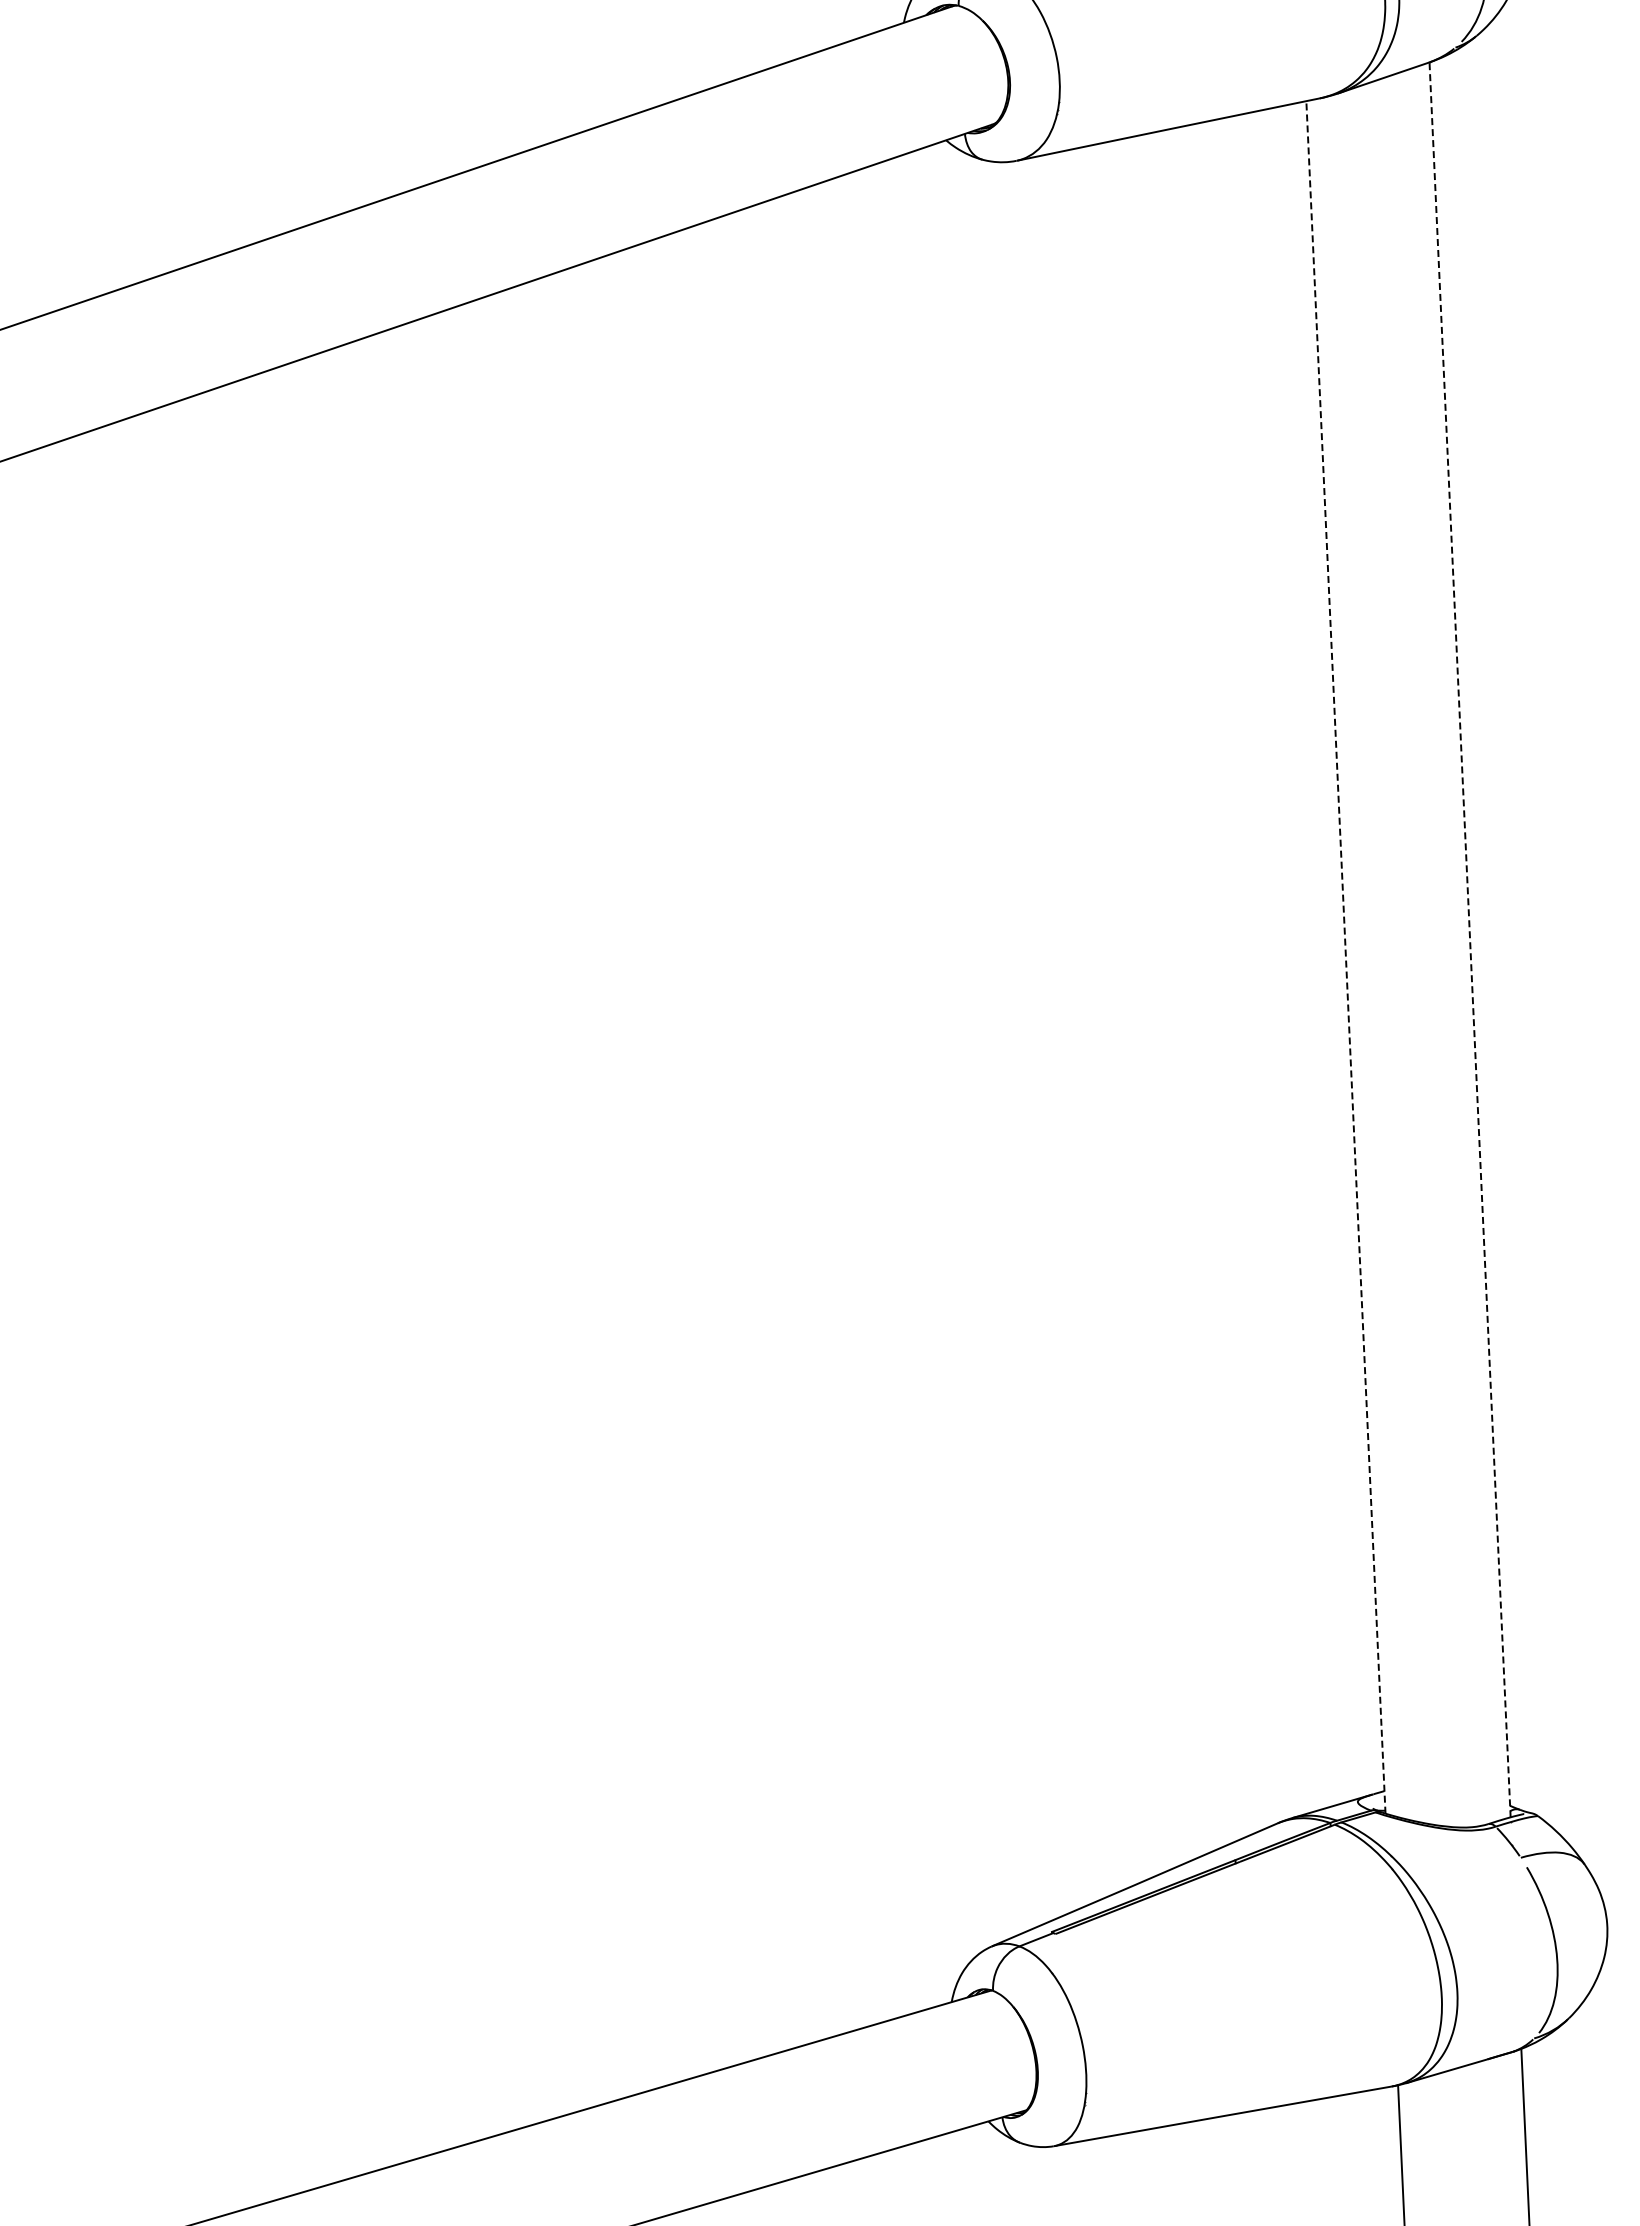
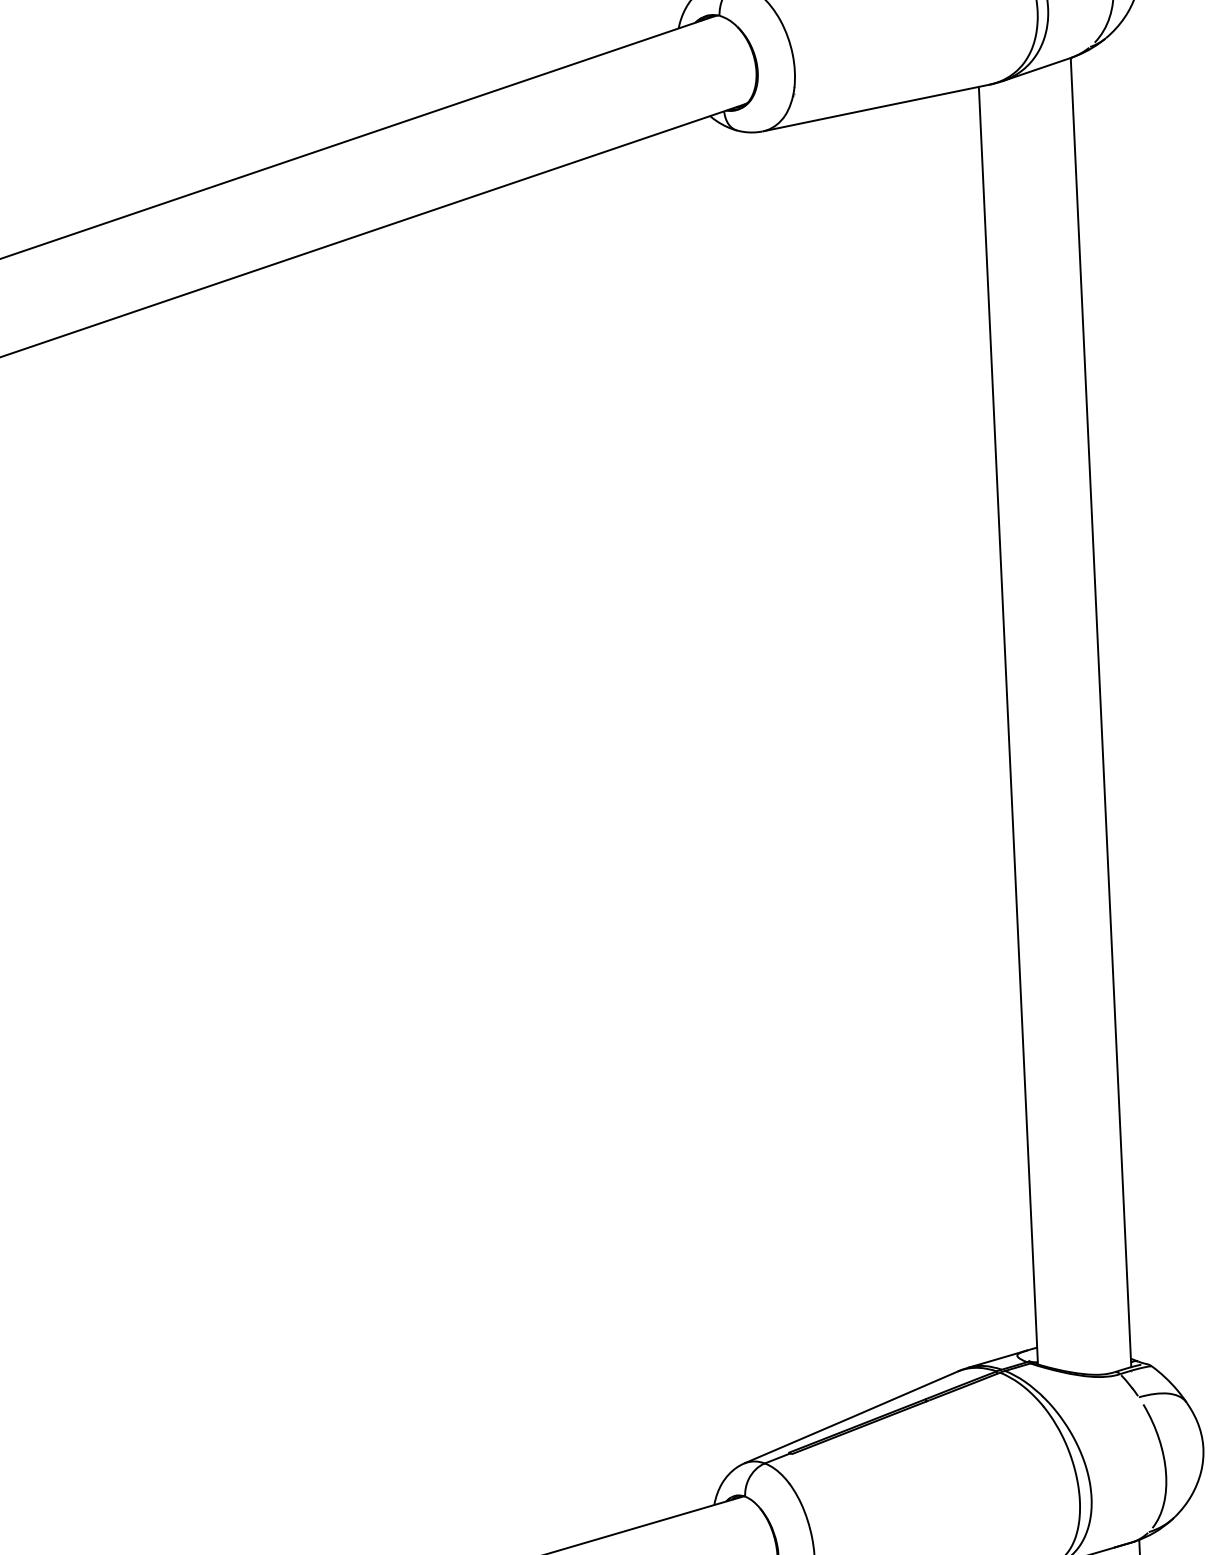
line: (1470, 939) -> (1101, 712), dashed -> solid
line: (1345, 956) -> (1008, 724), dashed -> solid

